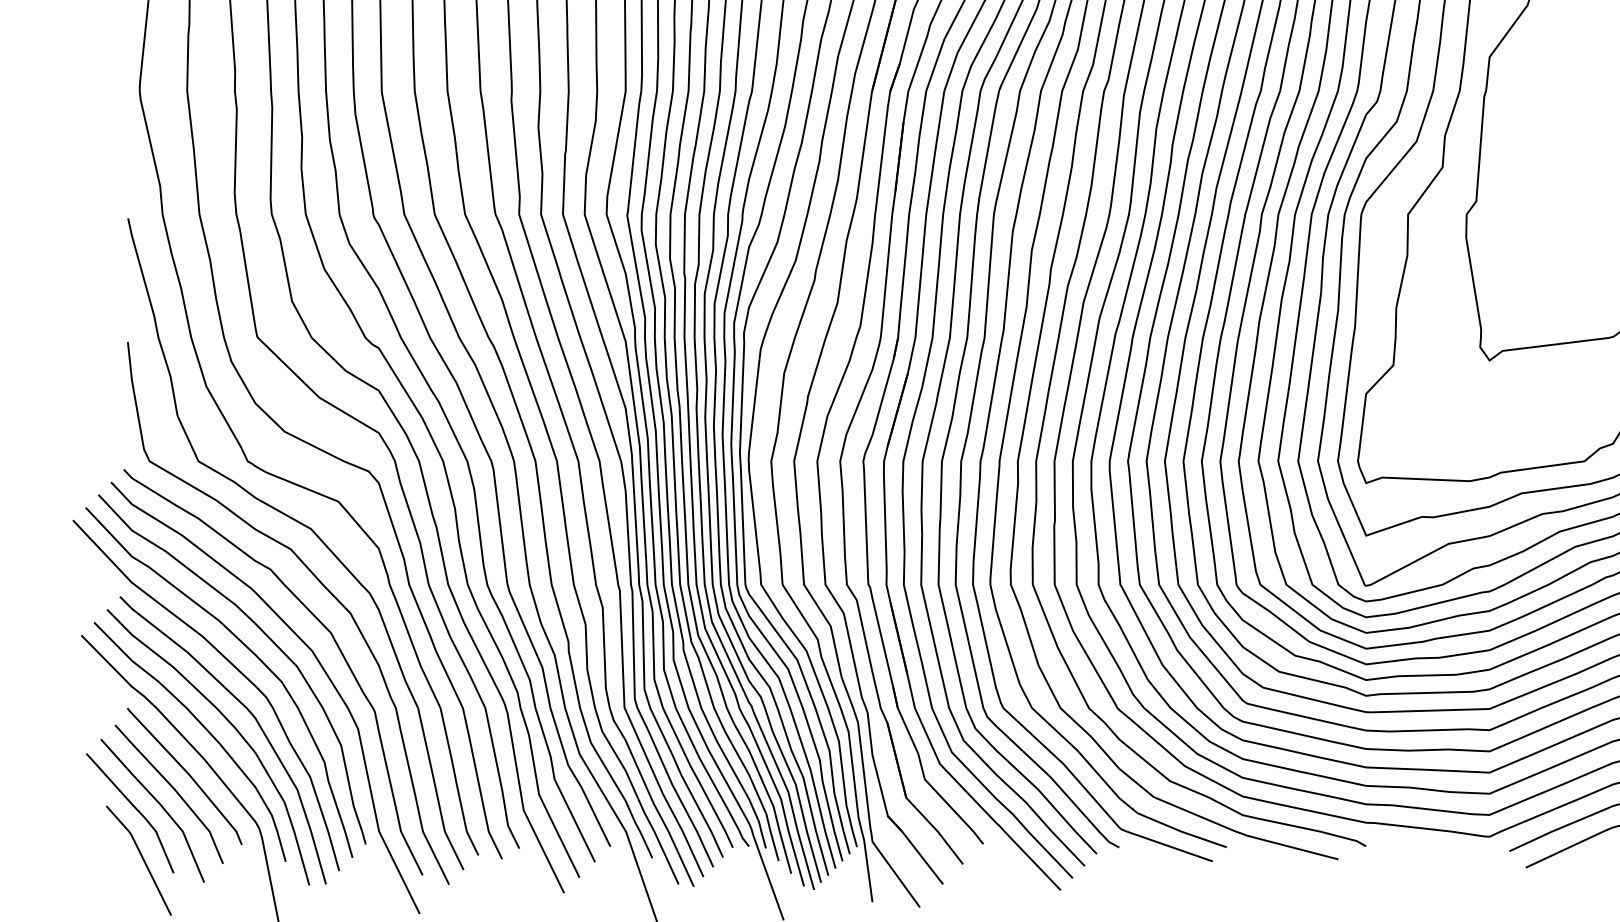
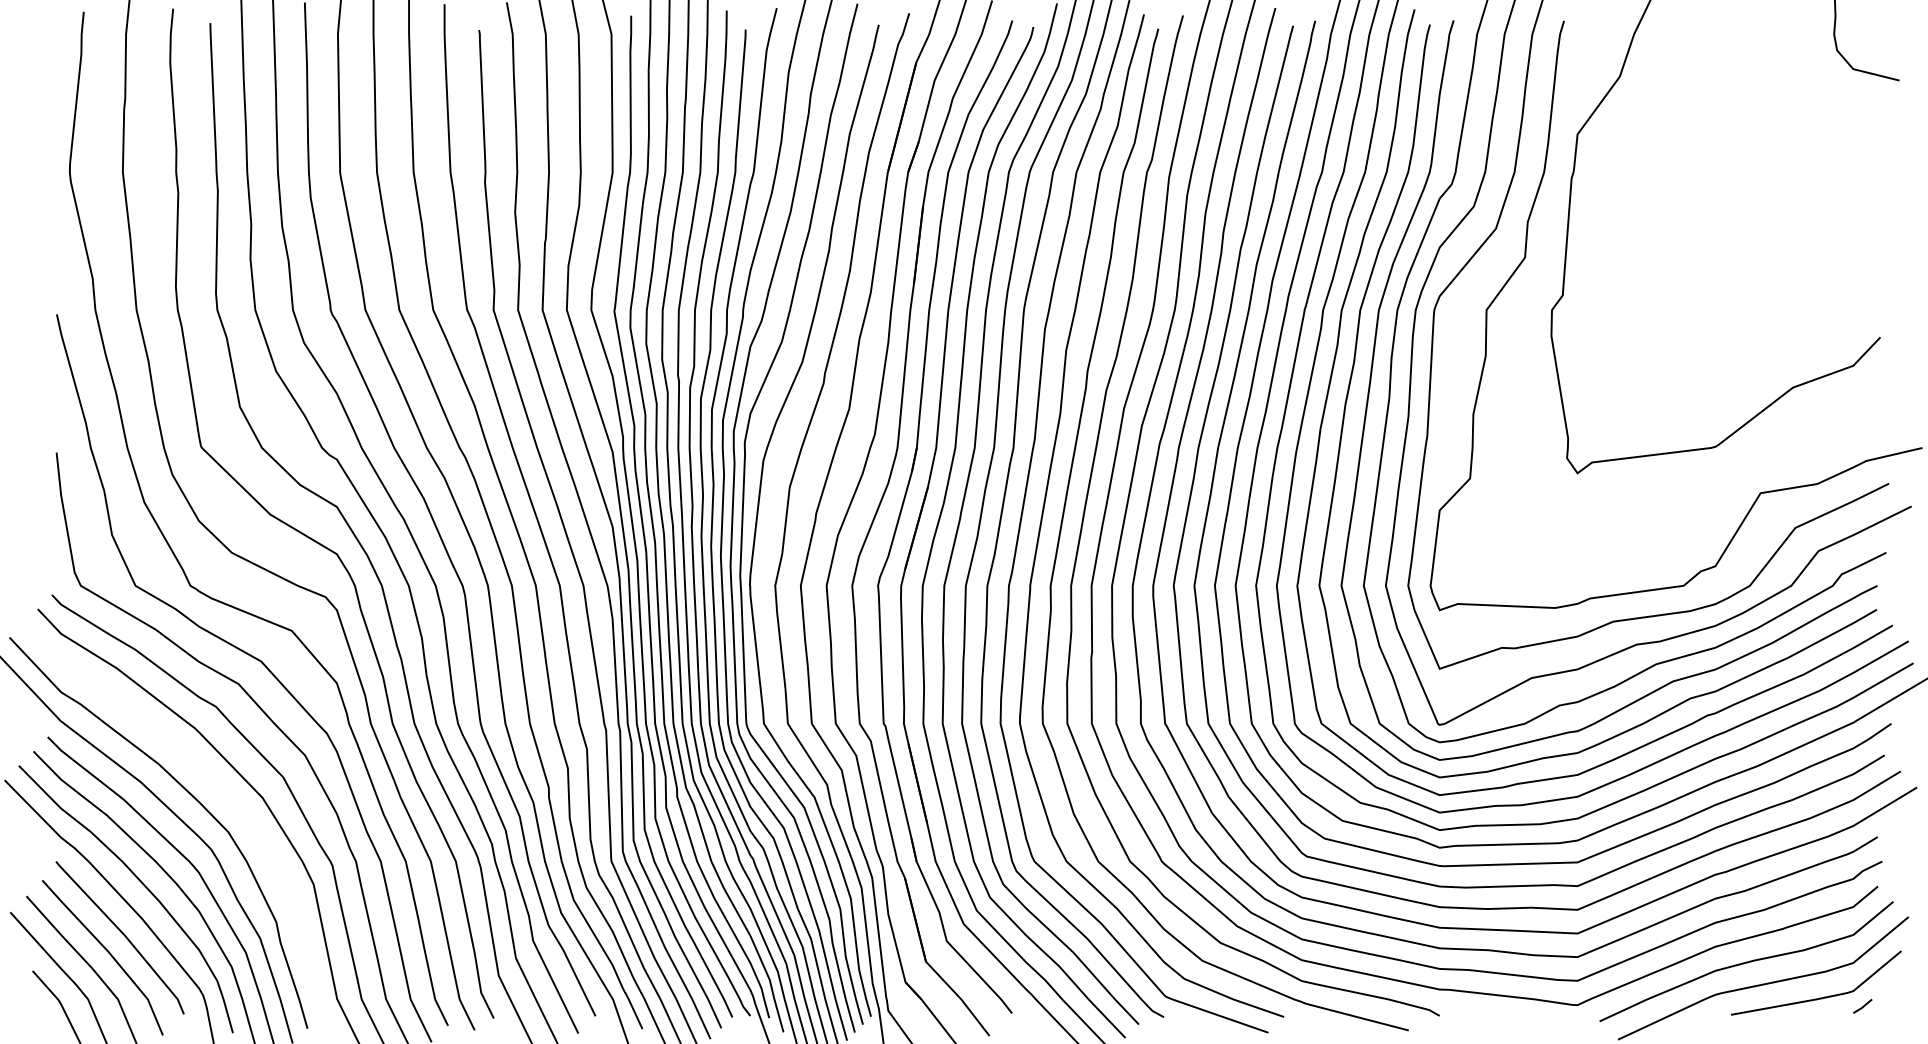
curve: (265, 635) -> (210, 780), removed

